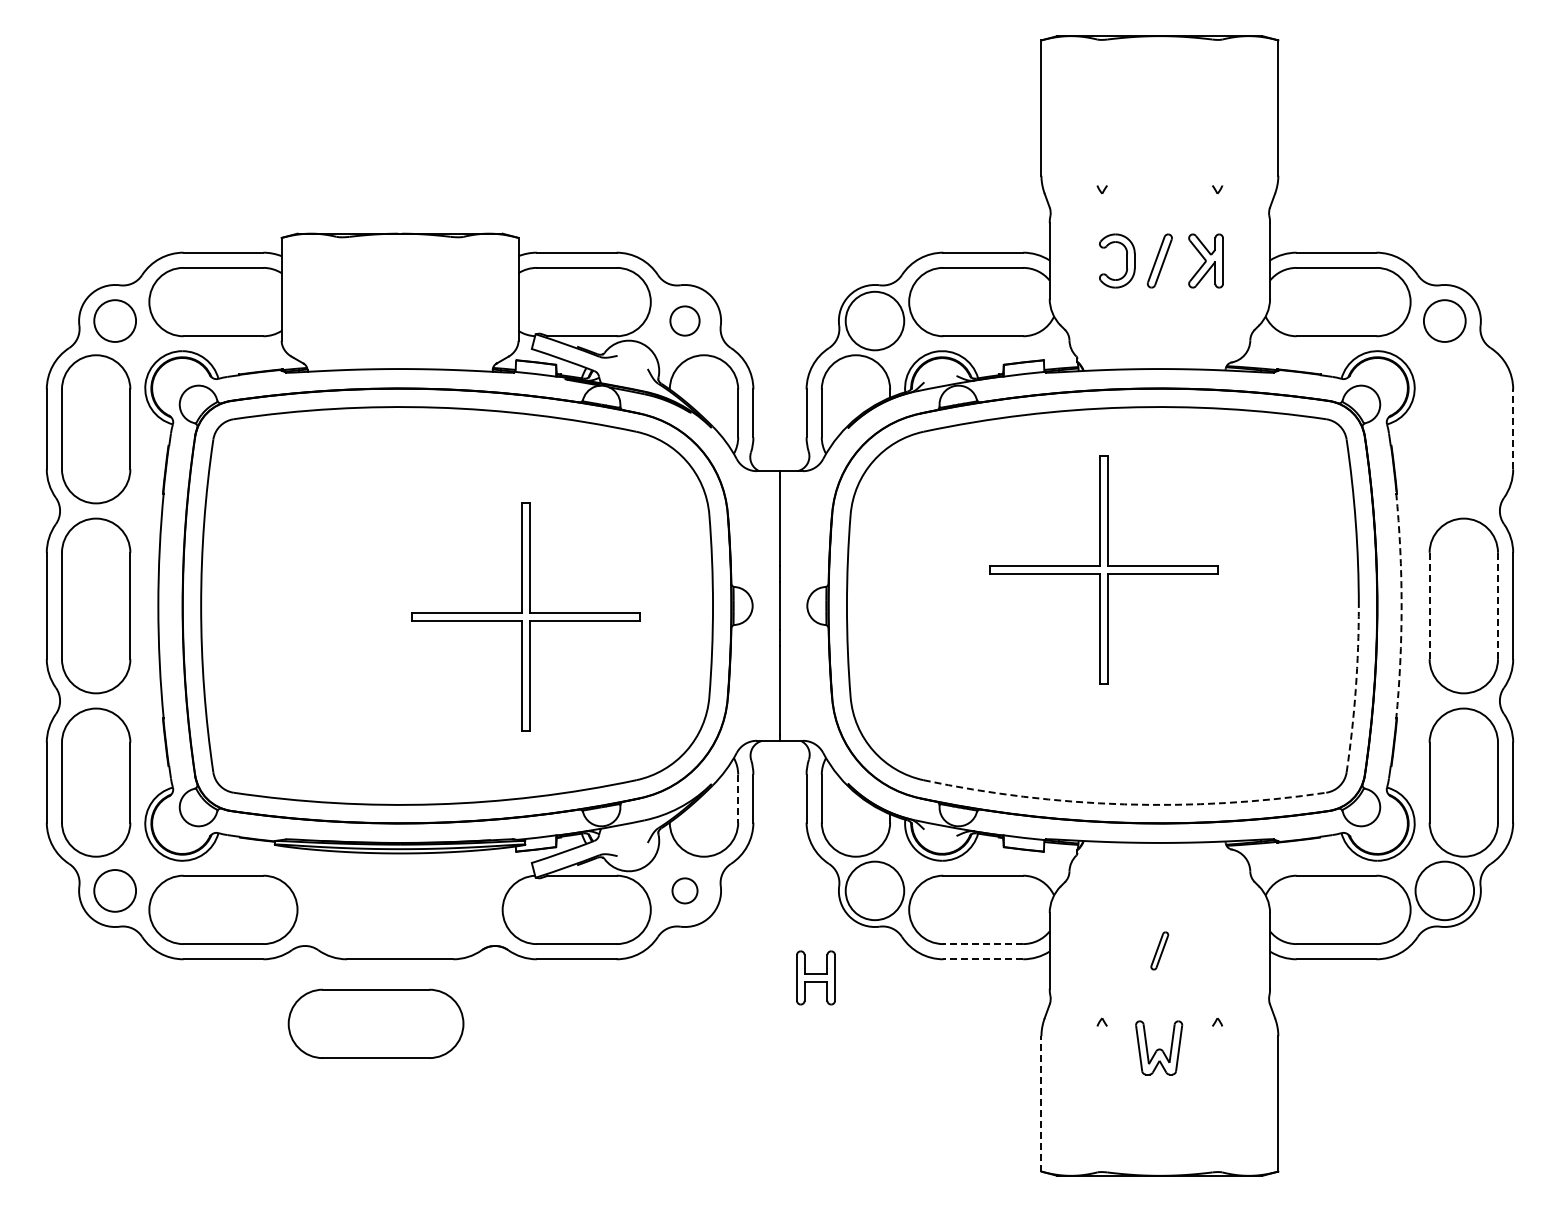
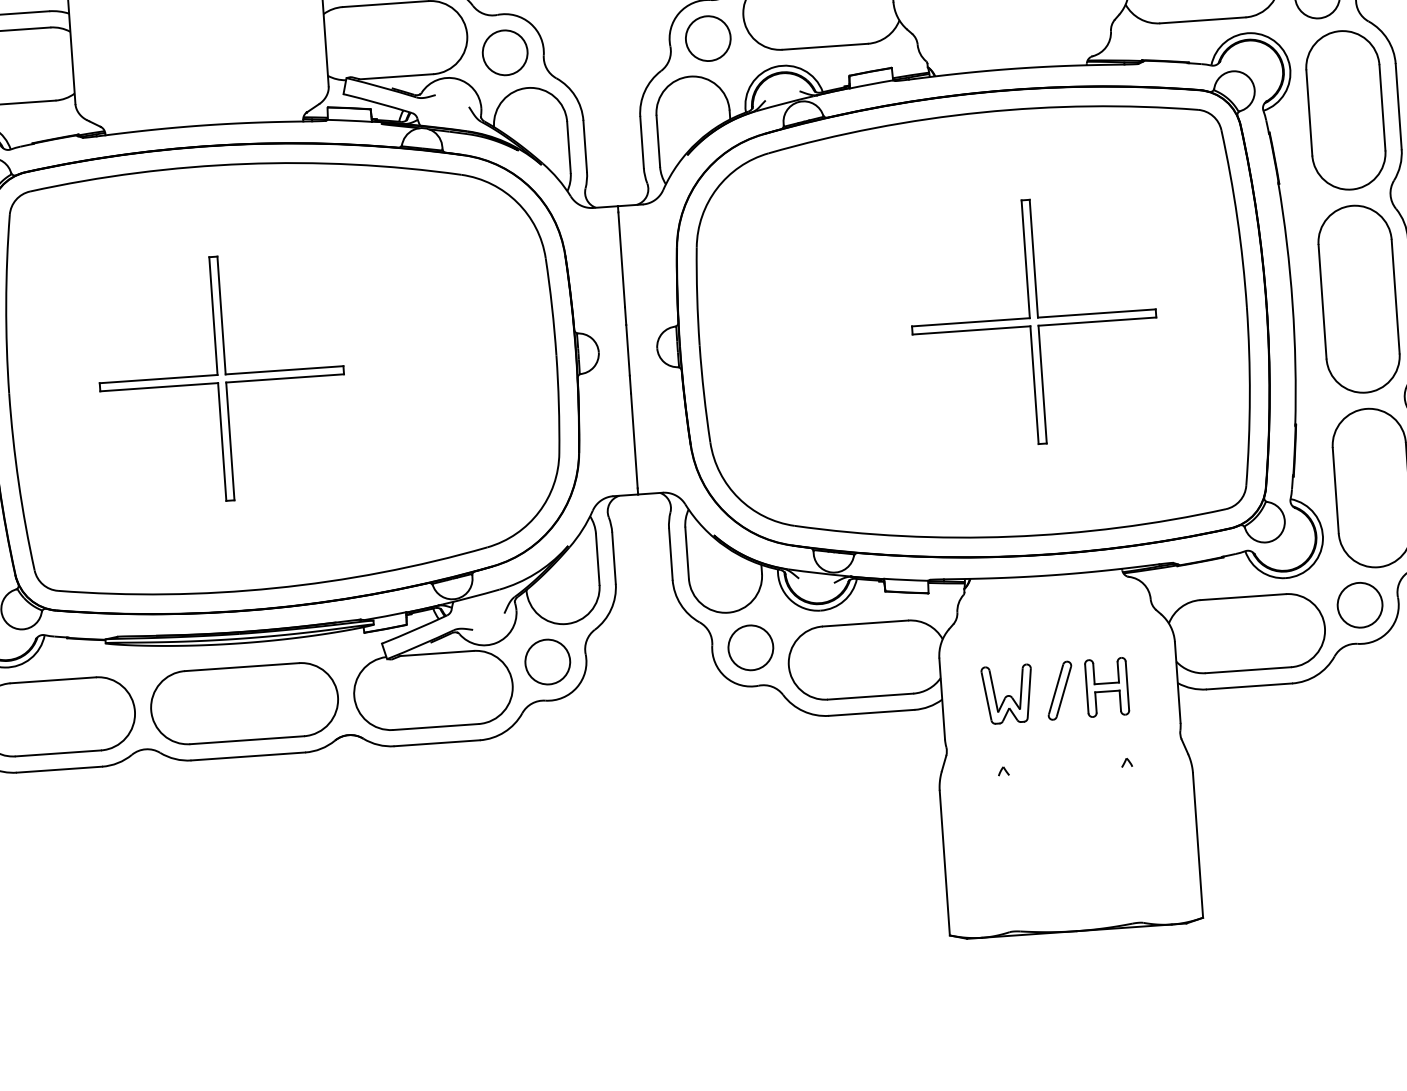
circle: (684, 320) -> (504, 52), size x1.43
circle: (874, 320) -> (707, 38), size x0.71
part: (1463, 429) -> (1345, 110), added
line: (1513, 429) -> (1399, 106), dashed -> solid
part: (1103, 569) -> (1033, 321), moved
line: (1429, 605) -> (1322, 301), dashed -> solid
arc: (1401, 606) -> (1292, 304), dashed -> solid
line: (1498, 606) -> (1396, 297), dashed -> solid
part: (525, 616) -> (221, 378), moved
arc: (1355, 689) -> (1249, 396), dashed -> solid
line: (738, 798) -> (598, 559), dashed -> solid
arc: (1124, 804) -> (1011, 536), dashed -> solid
circle: (684, 890) -> (547, 661), size x1.67
circle: (874, 890) -> (750, 647), size x0.71
circle: (1444, 890) -> (1359, 604), size x0.71
line: (983, 944) -> (870, 697), dashed -> solid
part: (1159, 950) -> (1059, 690), size x1.43
line: (983, 959) -> (872, 713), dashed -> solid
part: (815, 977) -> (1106, 687), moved
part: (375, 1023) -> (243, 703), moved
part: (1159, 1047) -> (1008, 693), moved
line: (1041, 1103) -> (944, 862), dashed -> solid

